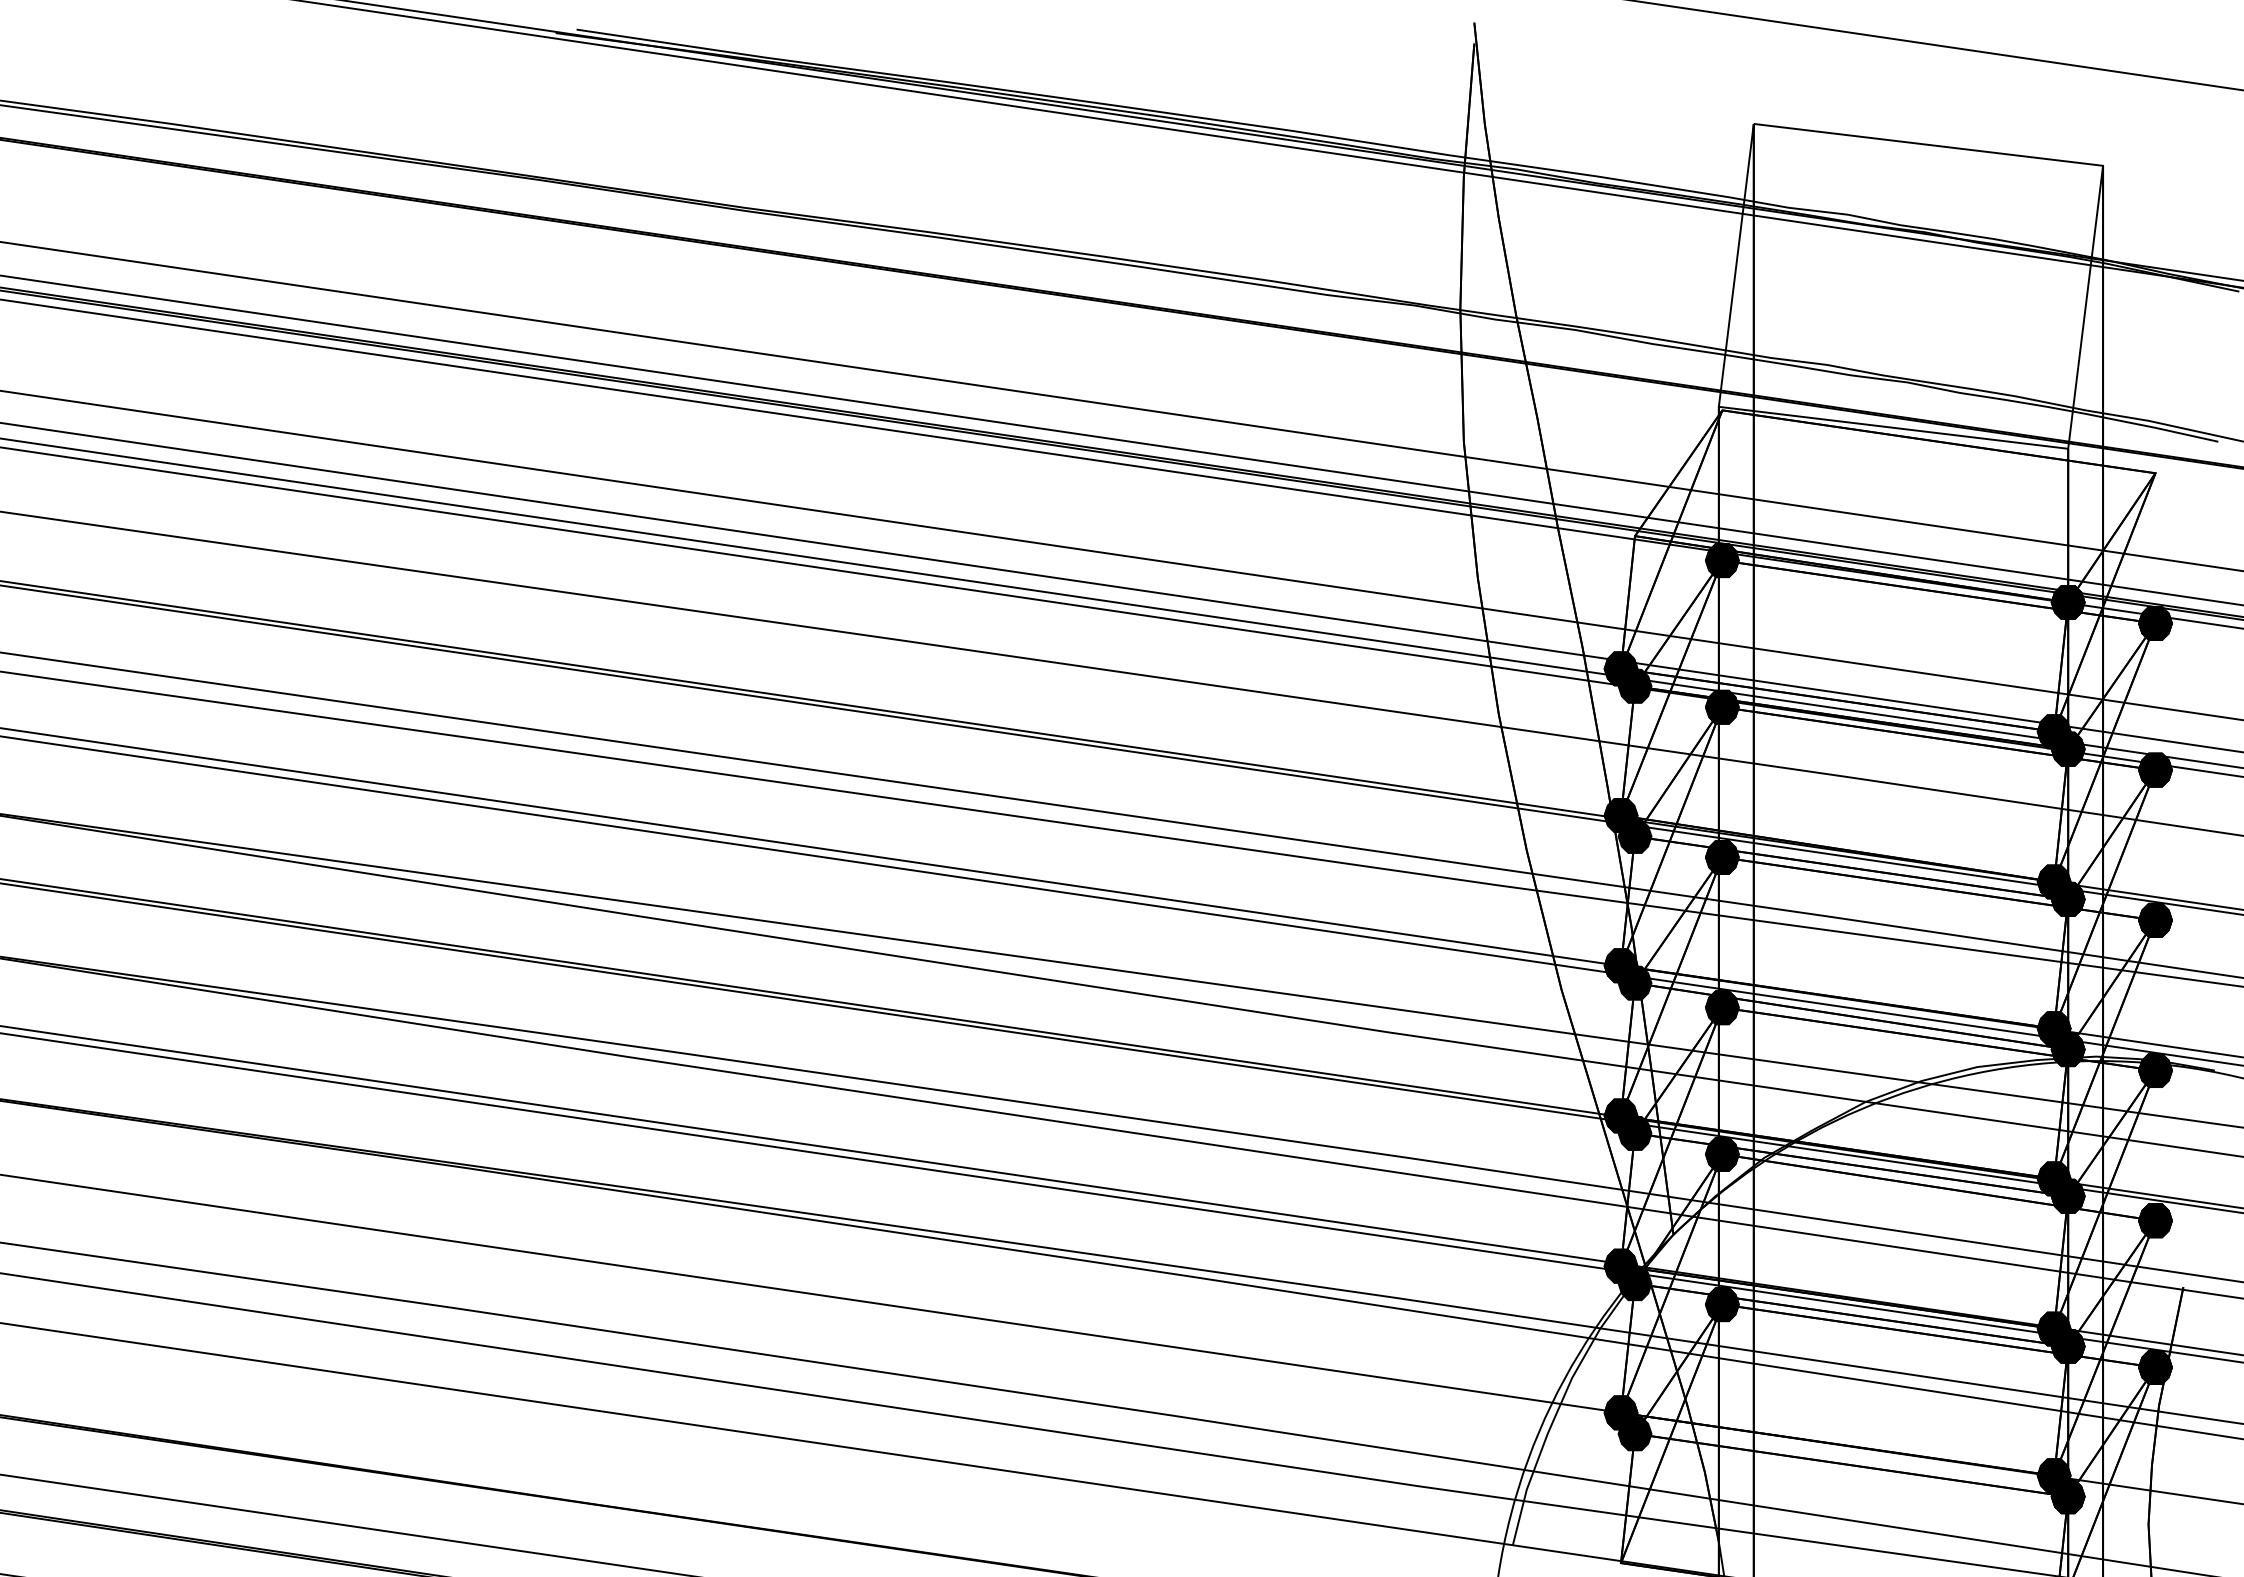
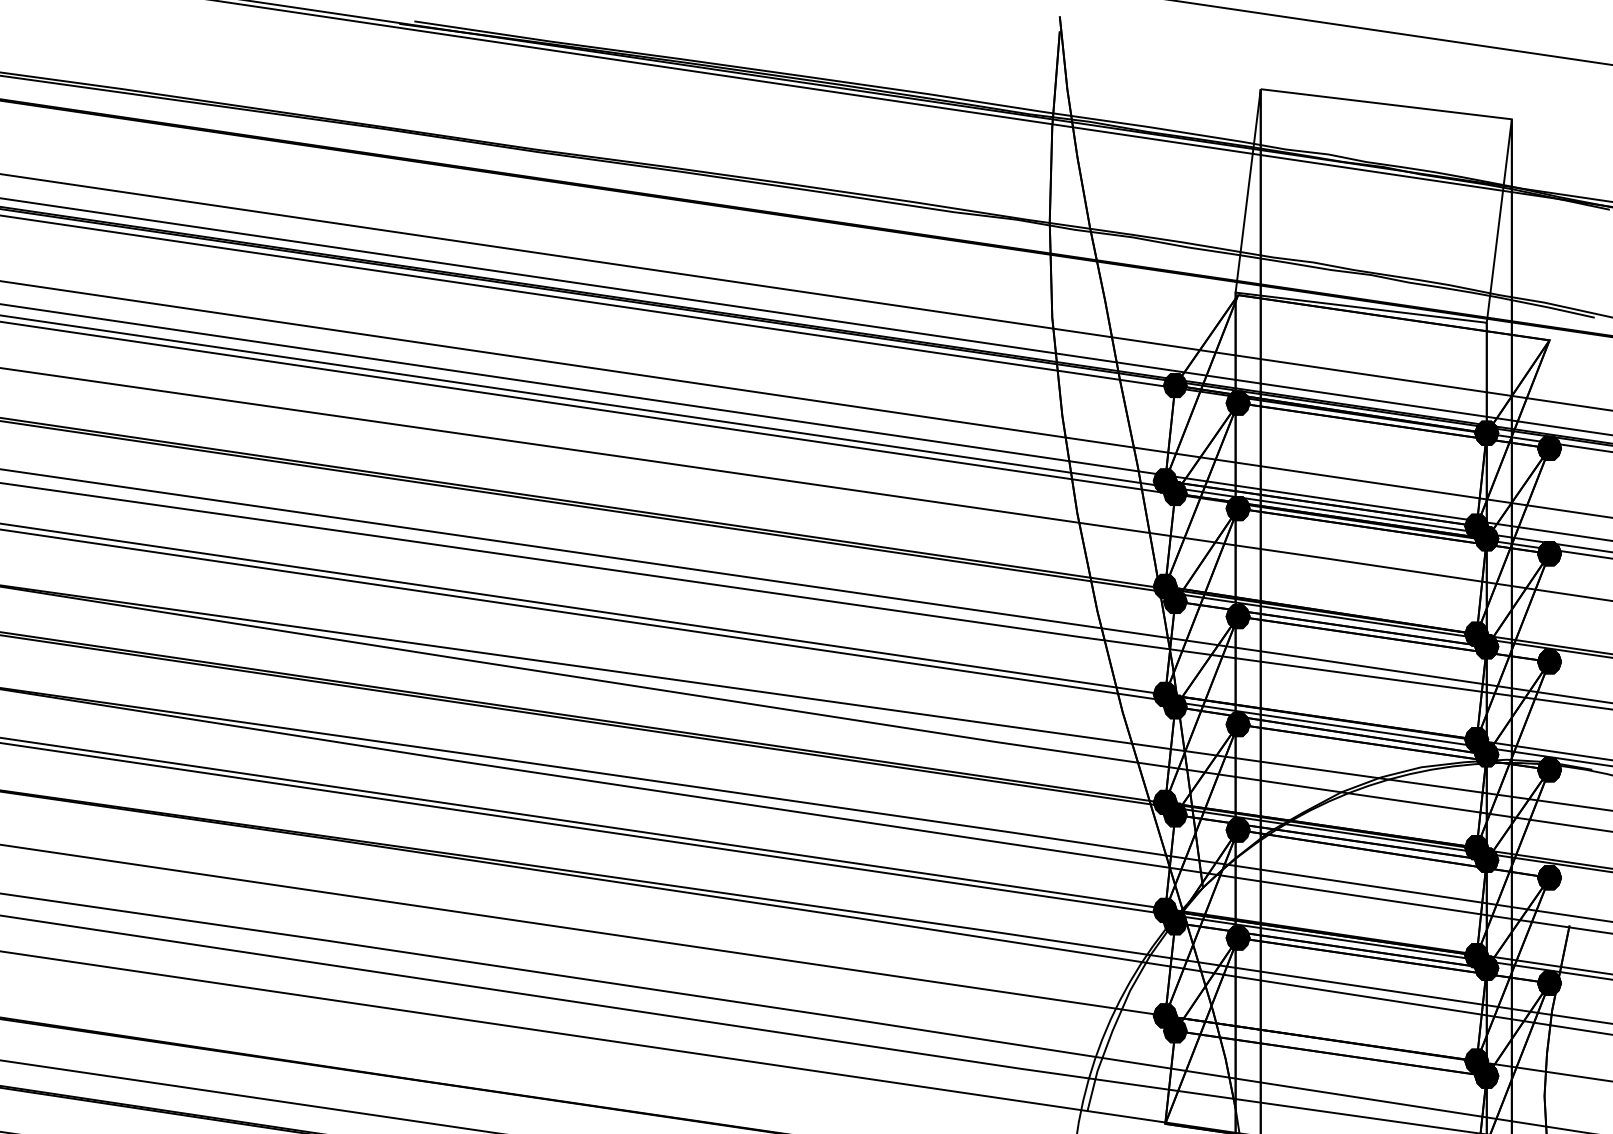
fill: (1633, 536) -> (1174, 385), added

